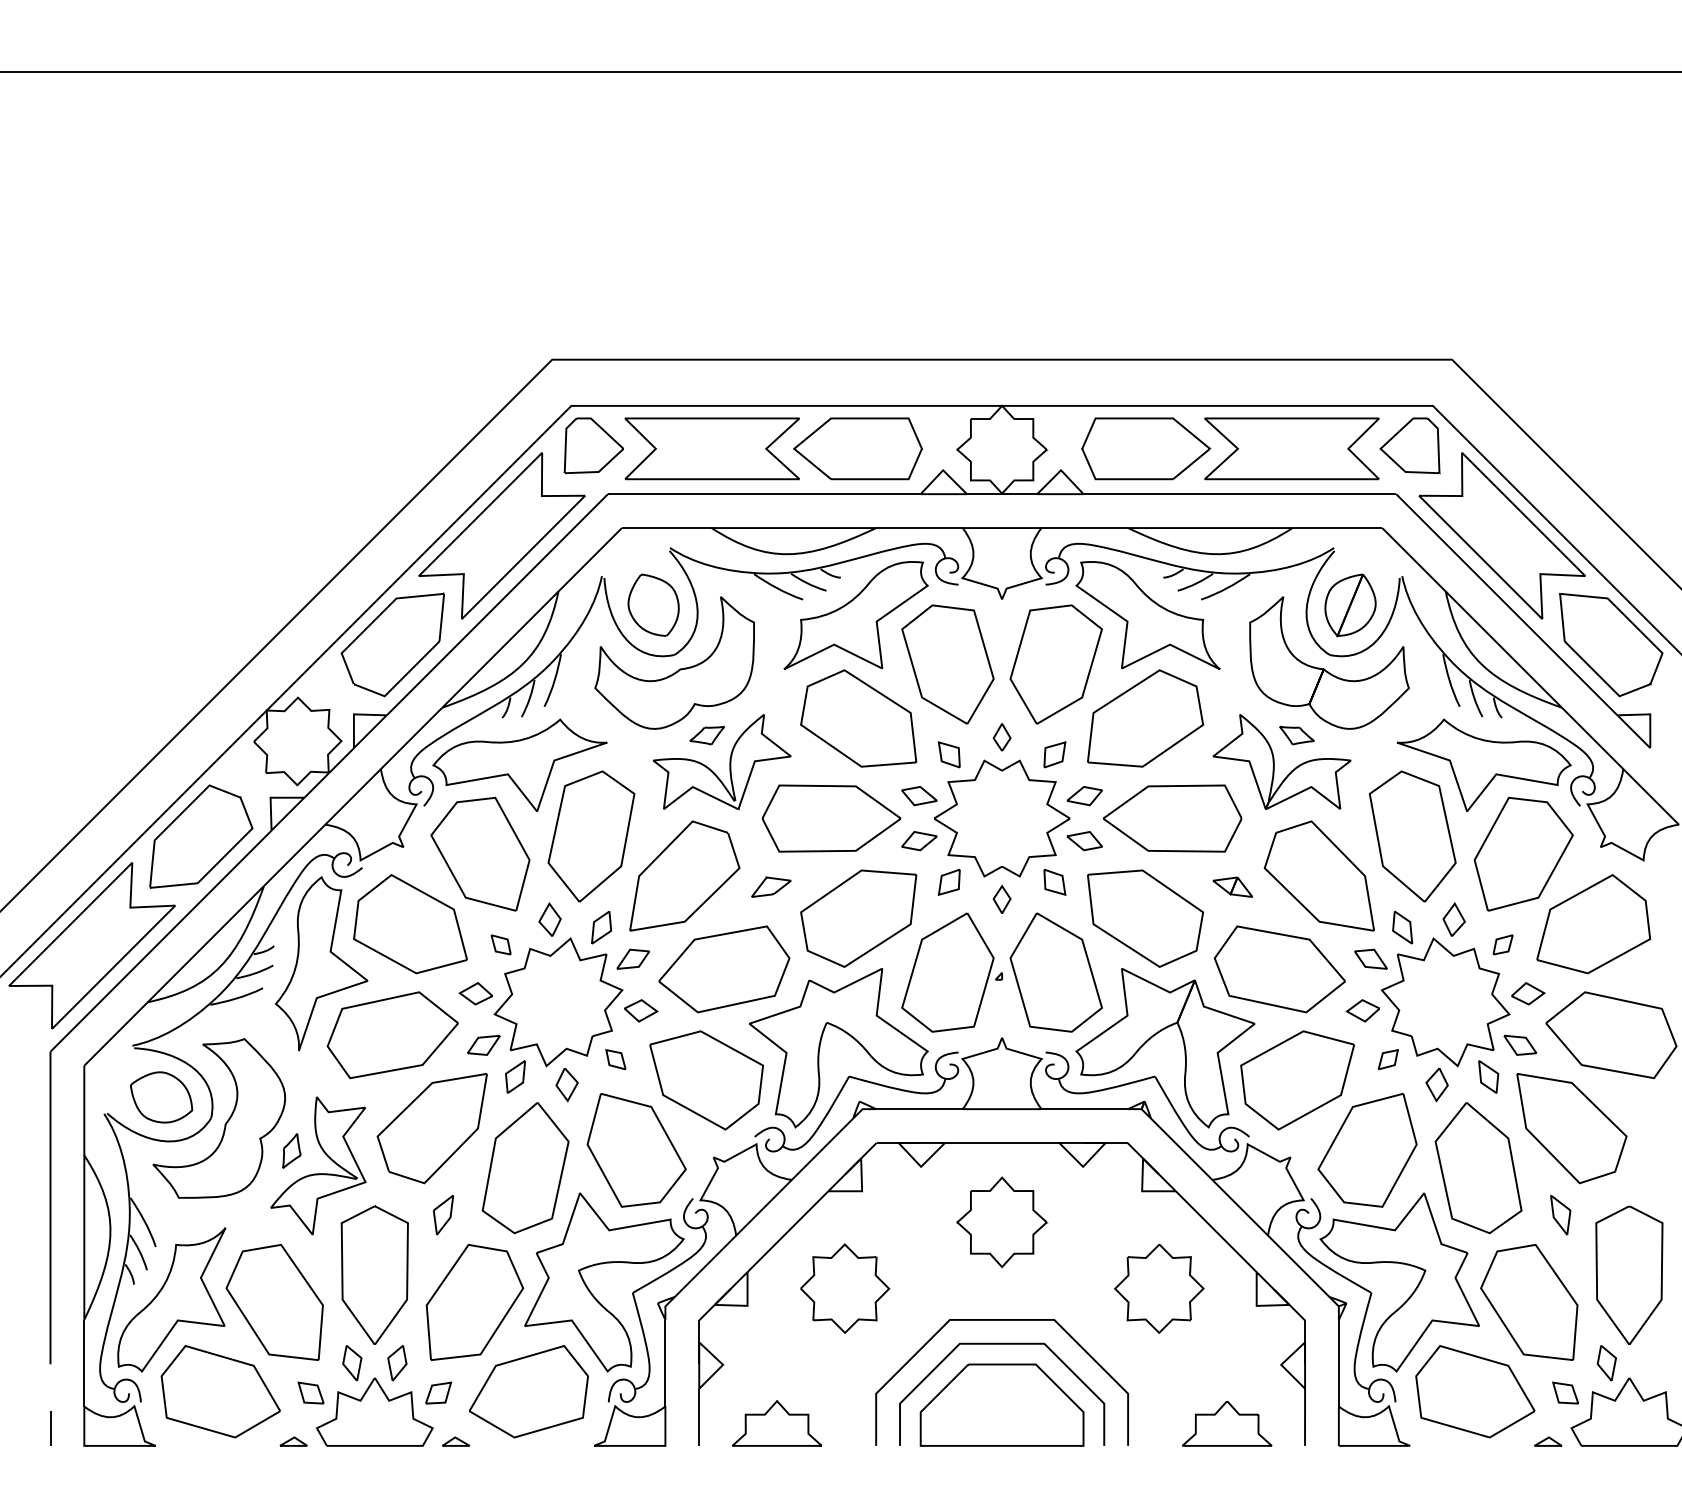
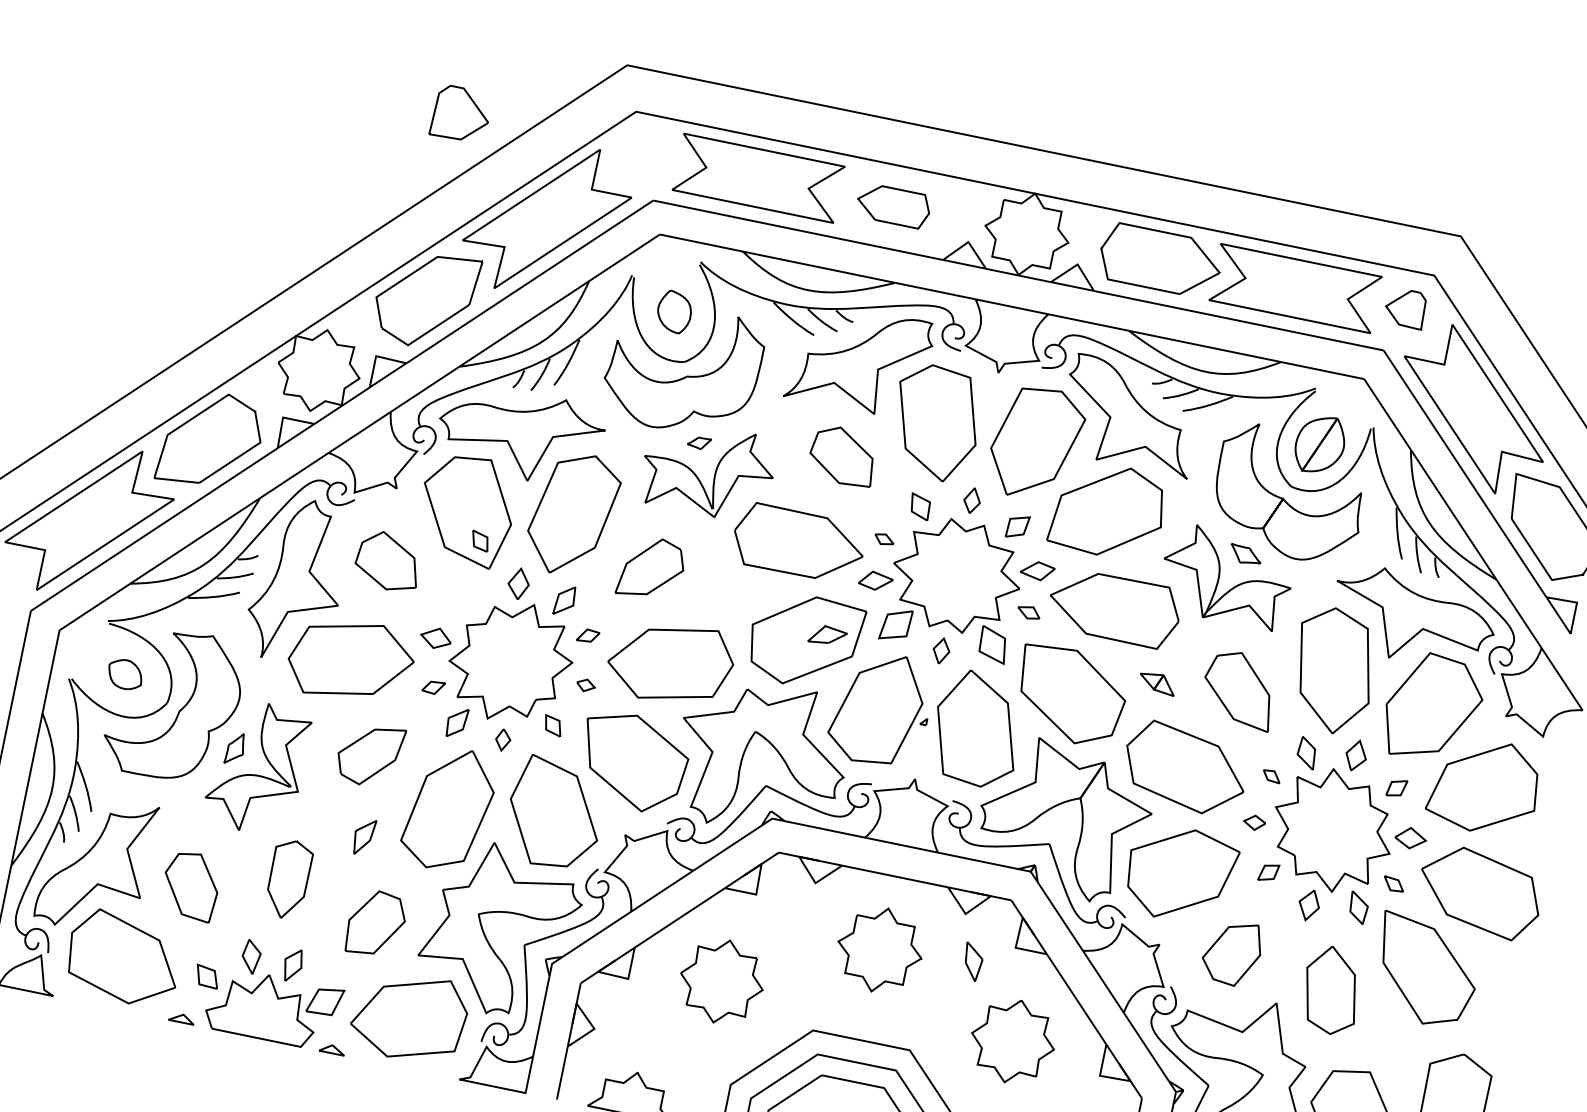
part: (593, 445) -> (461, 114), moved
part: (1409, 445) -> (1405, 307), size x0.7
part: (857, 448) -> (893, 205), size x0.6
part: (653, 604) -> (674, 311), size x0.7
part: (858, 718) -> (842, 455), size x0.6
part: (706, 735) -> (698, 442), size x0.7
part: (919, 796) -> (884, 539), size x0.6
part: (1084, 841) -> (1028, 612), size x0.7
part: (684, 875) -> (651, 568), size x0.6
part: (1318, 875) -> (1239, 688), size x0.7
part: (948, 882) -> (894, 624), size x1.4
part: (1054, 882) -> (993, 645), size x1.4
part: (771, 886) -> (828, 635), moved
part: (410, 924) -> (388, 561), size x0.6
part: (500, 944) -> (479, 540), moved
part: (632, 958) -> (587, 635), size x0.7
part: (1370, 958) -> (1271, 775), size x0.6
part: (641, 1010) -> (586, 685), size x0.6
part: (1362, 1010) -> (1254, 822), size x0.7
part: (483, 1044) -> (433, 686), size x0.7
part: (1520, 1044) -> (1394, 883), size x0.7
part: (566, 1085) -> (502, 740), size x0.7
part: (161, 1097) -> (125, 674), size x0.6
part: (431, 1128) -> (369, 754), size x0.6
part: (1367, 1150) -> (1232, 952), size x0.6
part: (1478, 1168) -> (1331, 990), size x0.7
part: (1560, 1215) -> (972, 962), moved
part: (374, 1274) -> (288, 878), size x0.6
part: (274, 1302) -> (190, 885), size x0.6
part: (474, 1302) -> (376, 923), size x0.6
part: (438, 1392) -> (325, 1000), size x1.4

